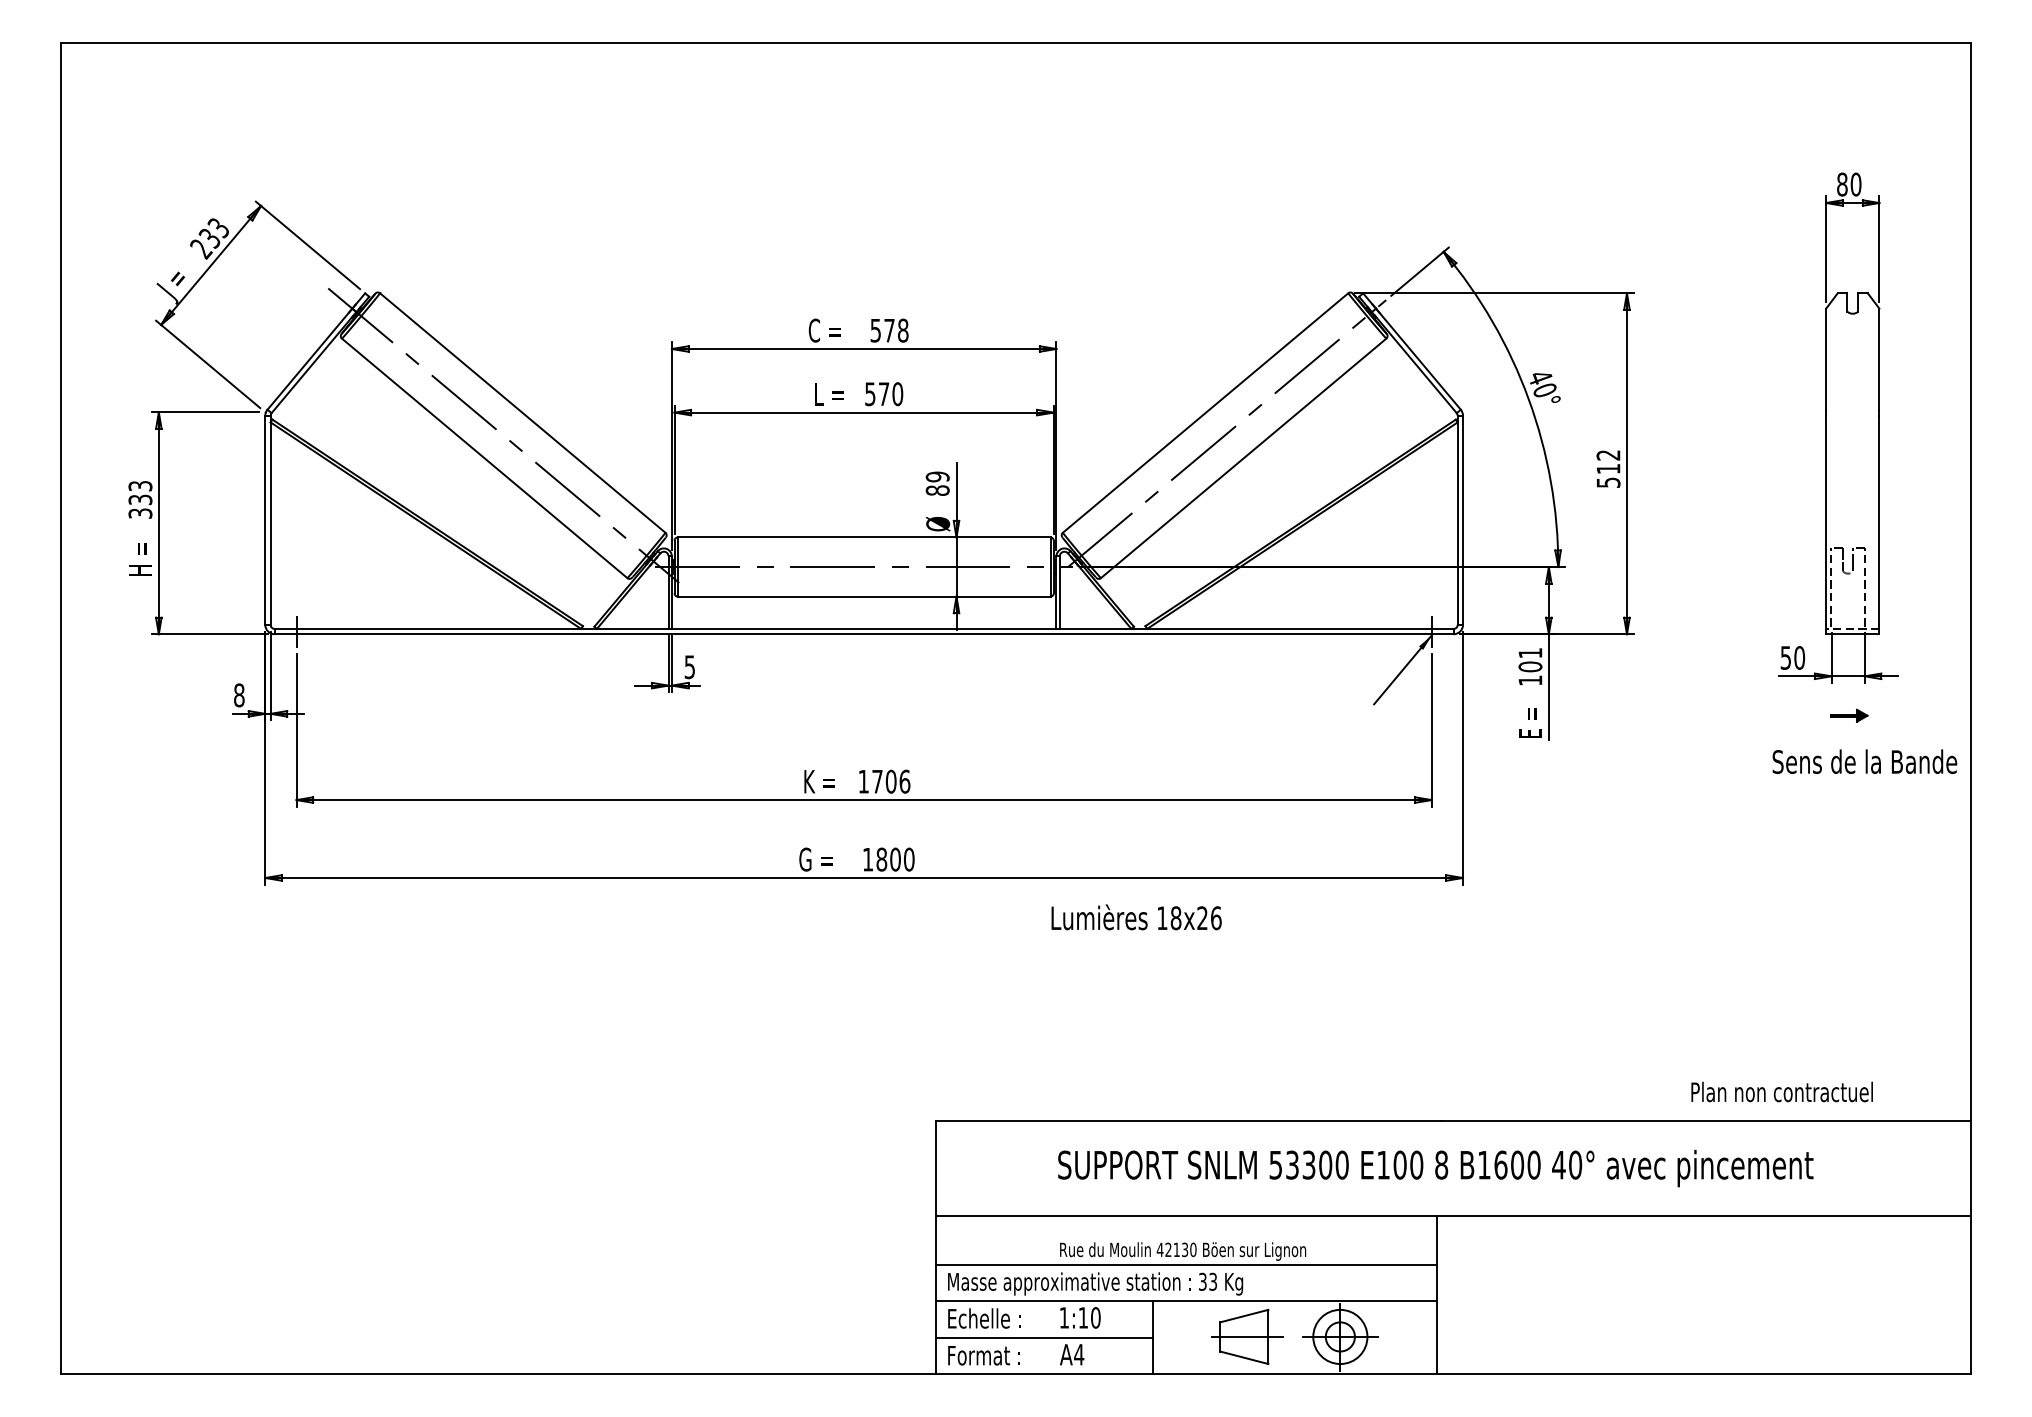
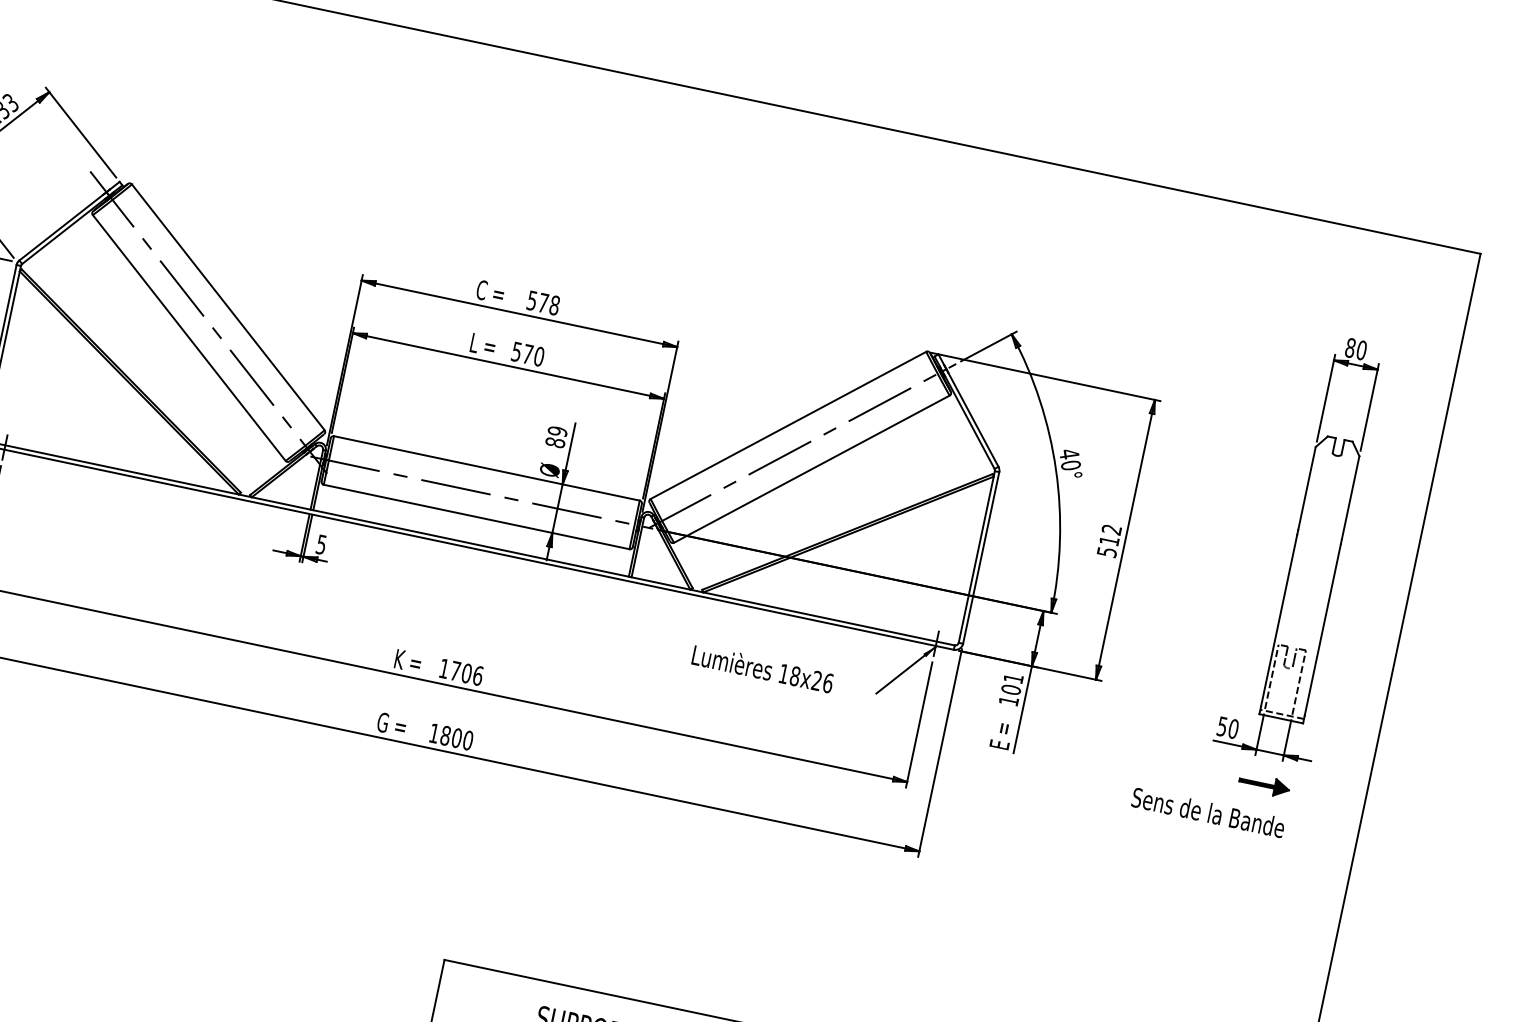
part: (1849, 715) -> (1264, 784), size x1.67
text: (1864, 761) -> (1208, 812), moved
text: (1136, 917) -> (762, 668), moved

